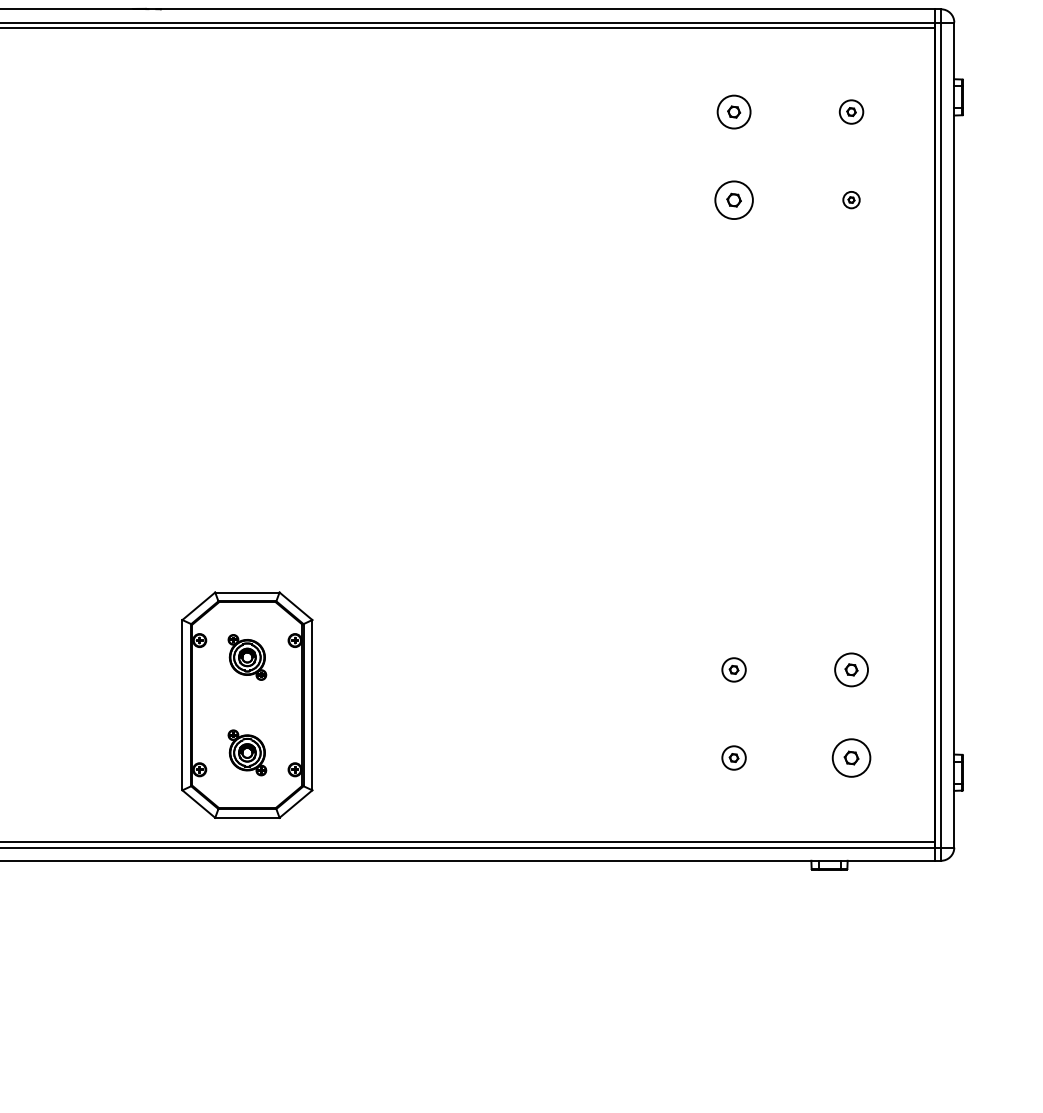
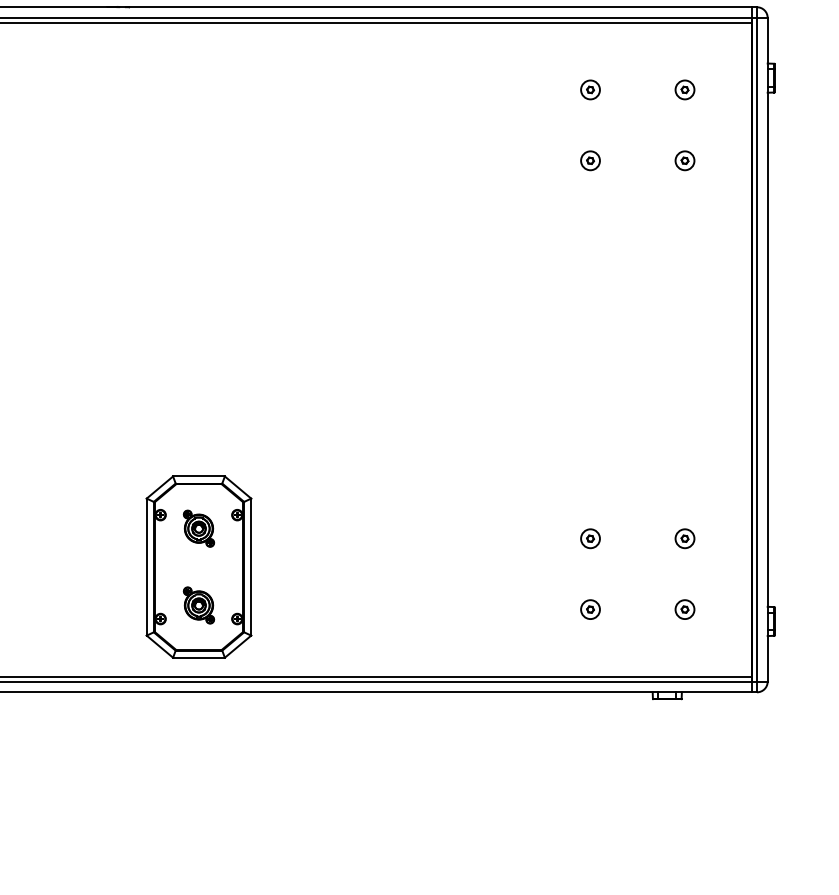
part: (733, 111) -> (590, 89), size x0.71
part: (733, 199) -> (590, 160), size x0.62
part: (851, 199) -> (684, 160), size x1.43
part: (851, 669) -> (684, 538), size x0.71
part: (851, 757) -> (684, 609), size x0.62

